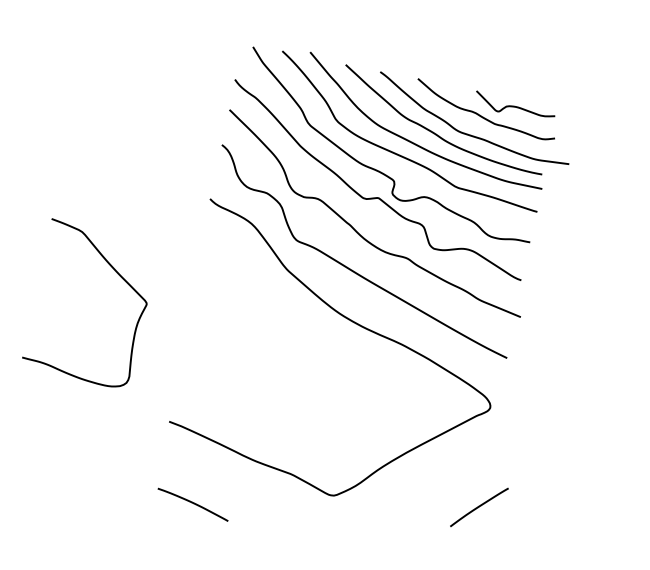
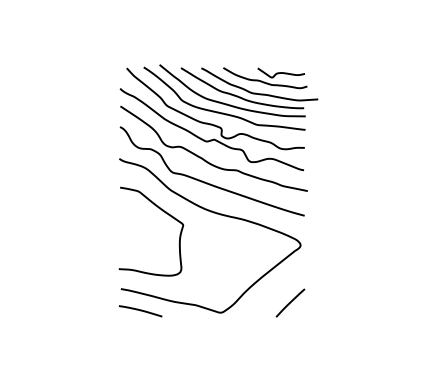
curve: (120, 278) -> (165, 213), moved
curve: (192, 505) -> (140, 311), moved
line: (479, 506) -> (290, 302), moved

